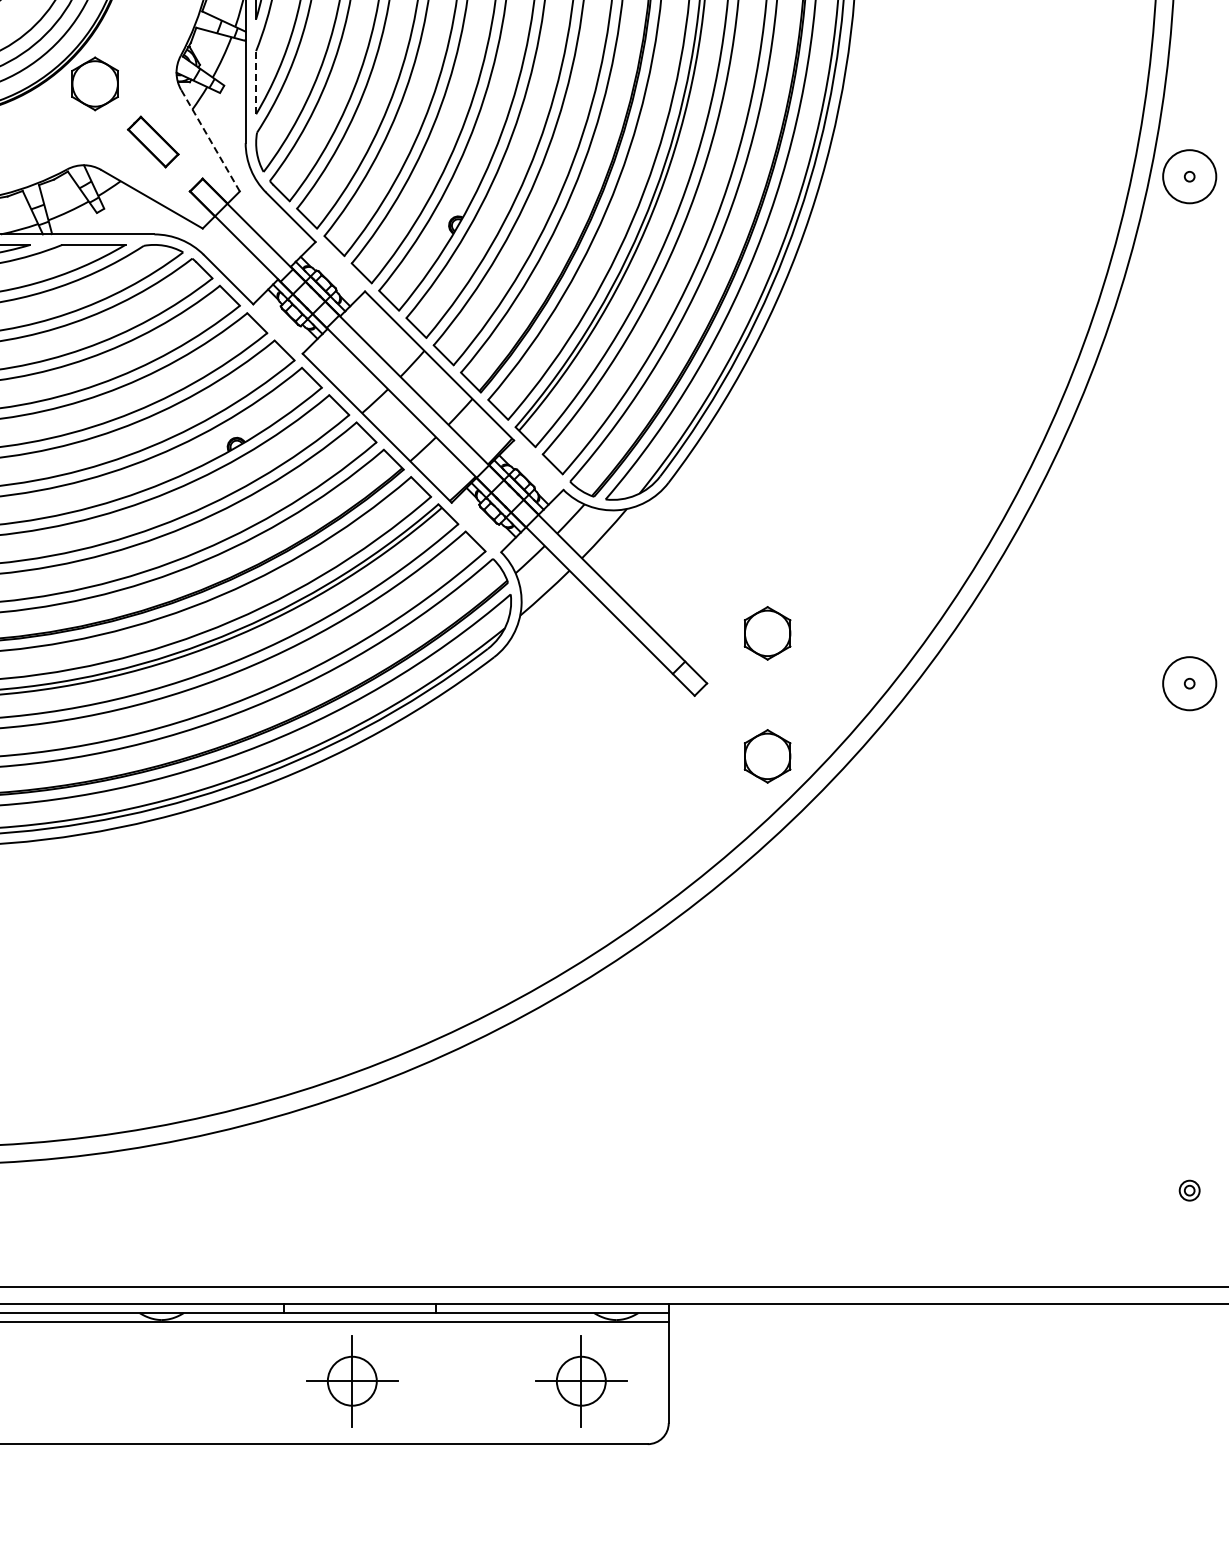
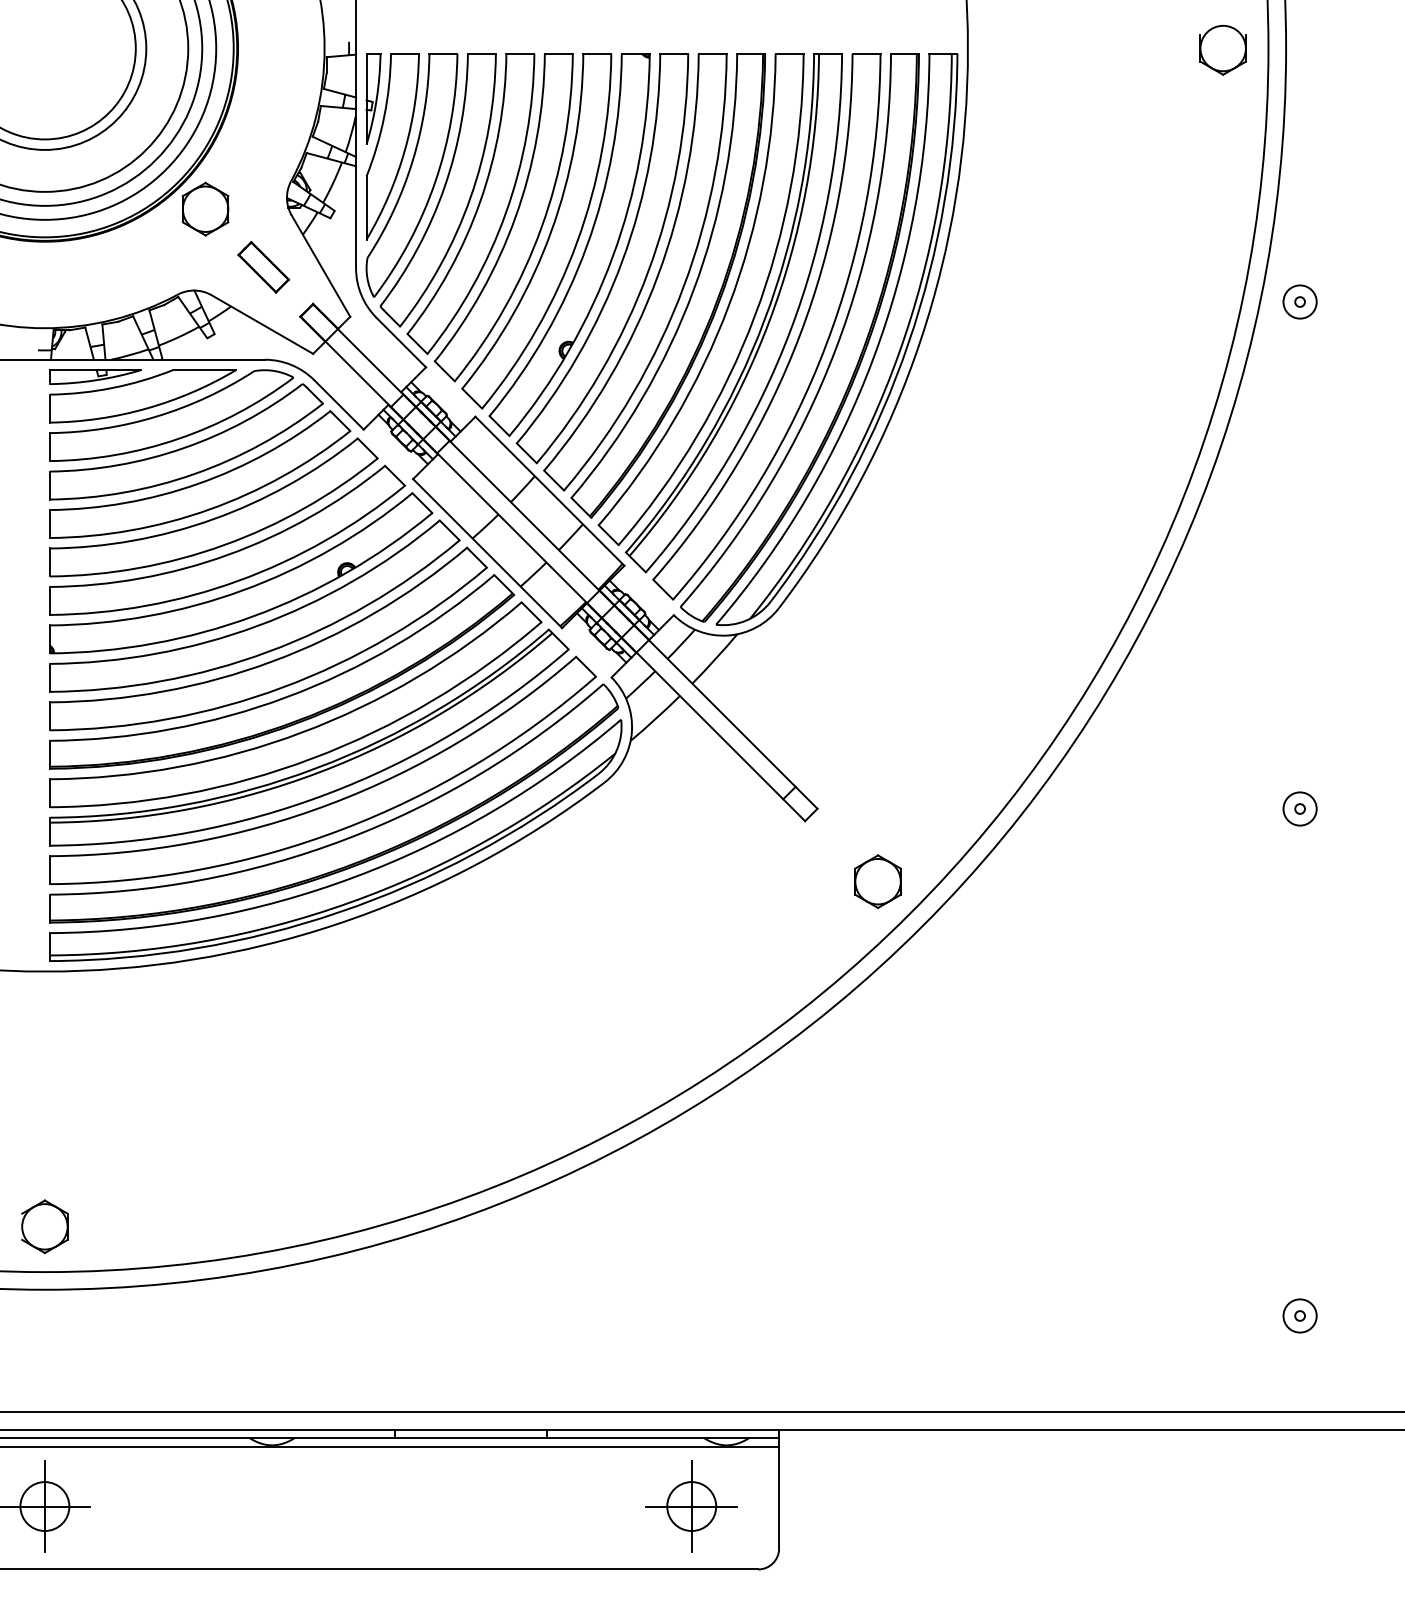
line: (256, 82) -> (366, 207), dashed -> solid
line: (210, 141) -> (320, 266), dashed -> solid
circle: (1189, 176) -> (1299, 301), size x0.62
part: (767, 633) -> (877, 758), removed
circle: (1189, 683) -> (1299, 808), size x0.62
circle: (1189, 1190) -> (1299, 1315), size x1.67
part: (352, 1381) -> (462, 1506), removed

